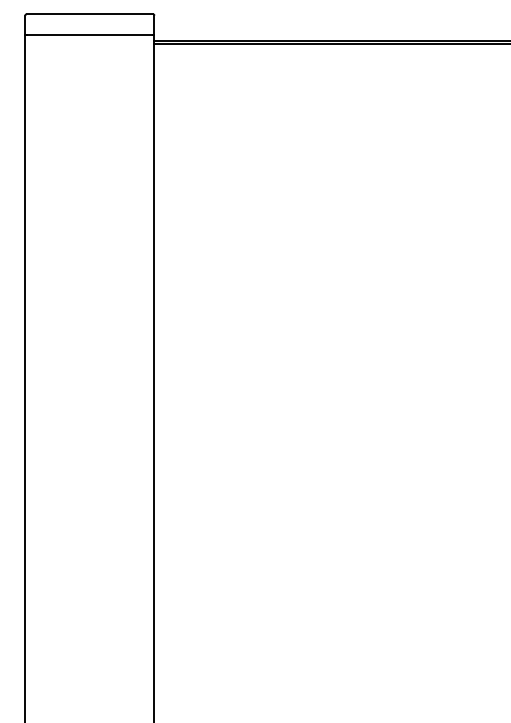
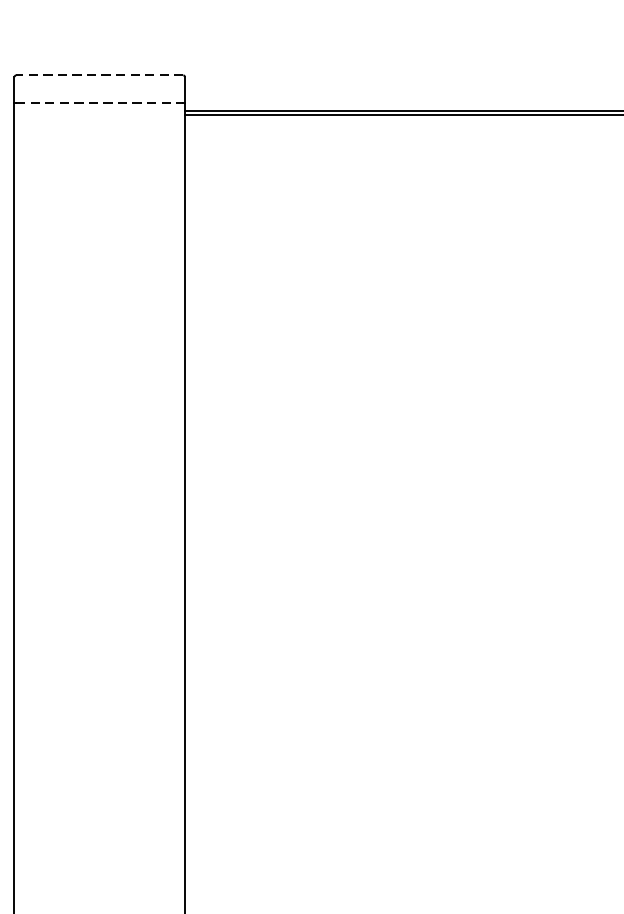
line: (89, 14) -> (99, 75), solid -> dashed
line: (90, 34) -> (100, 102), solid -> dashed

